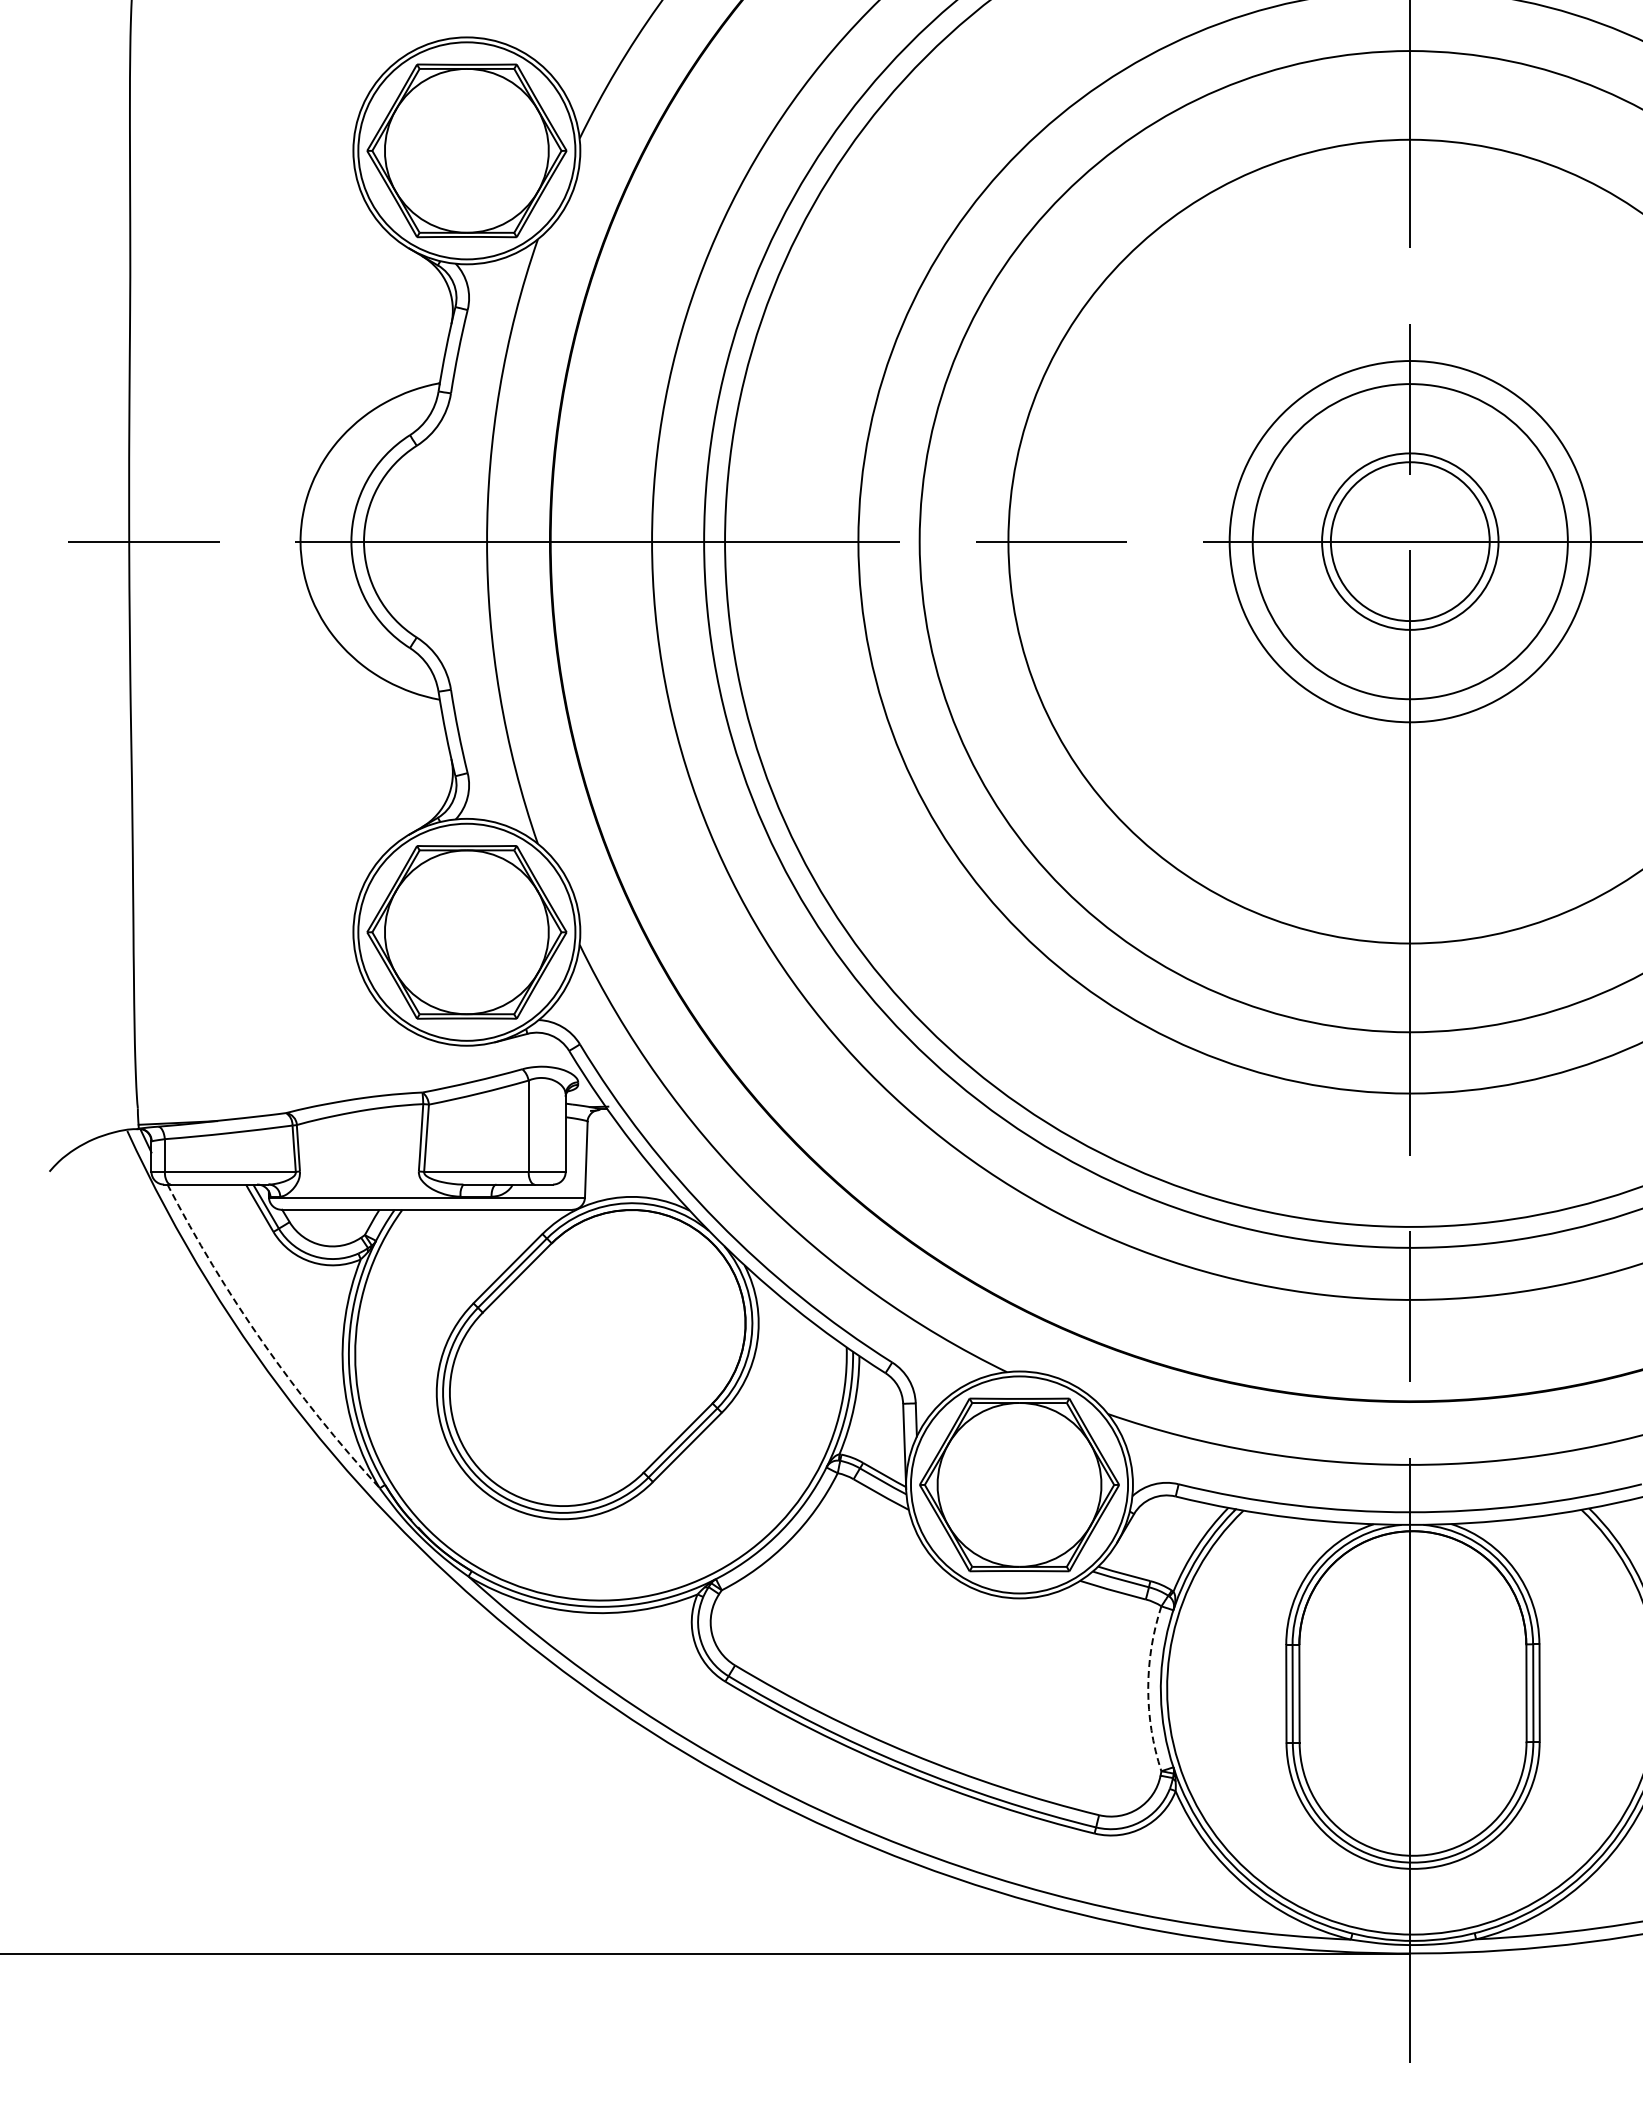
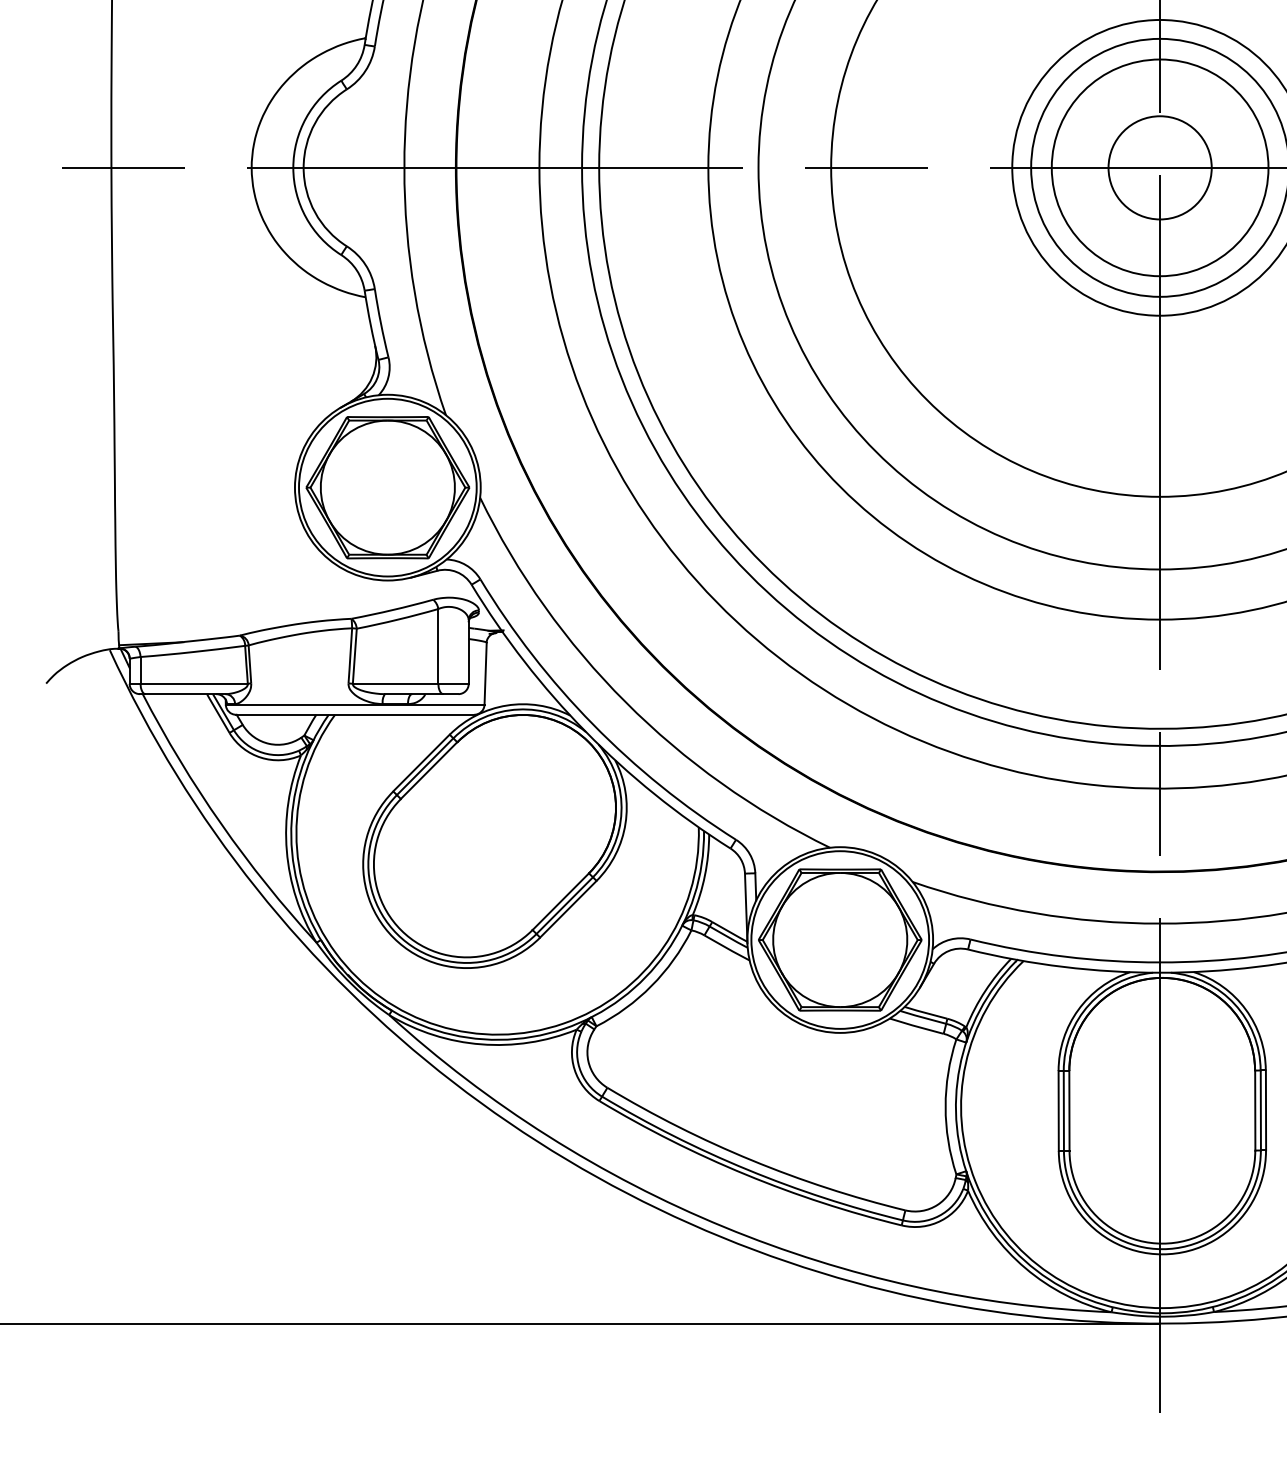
circle: (1409, 541) -> (1159, 167), size x1.67
circle: (1410, 541) -> (1160, 167), size x0.71
arc: (263, 1343) -> (221, 824), dashed -> solid
arc: (1148, 1688) -> (945, 1106), dashed -> solid

